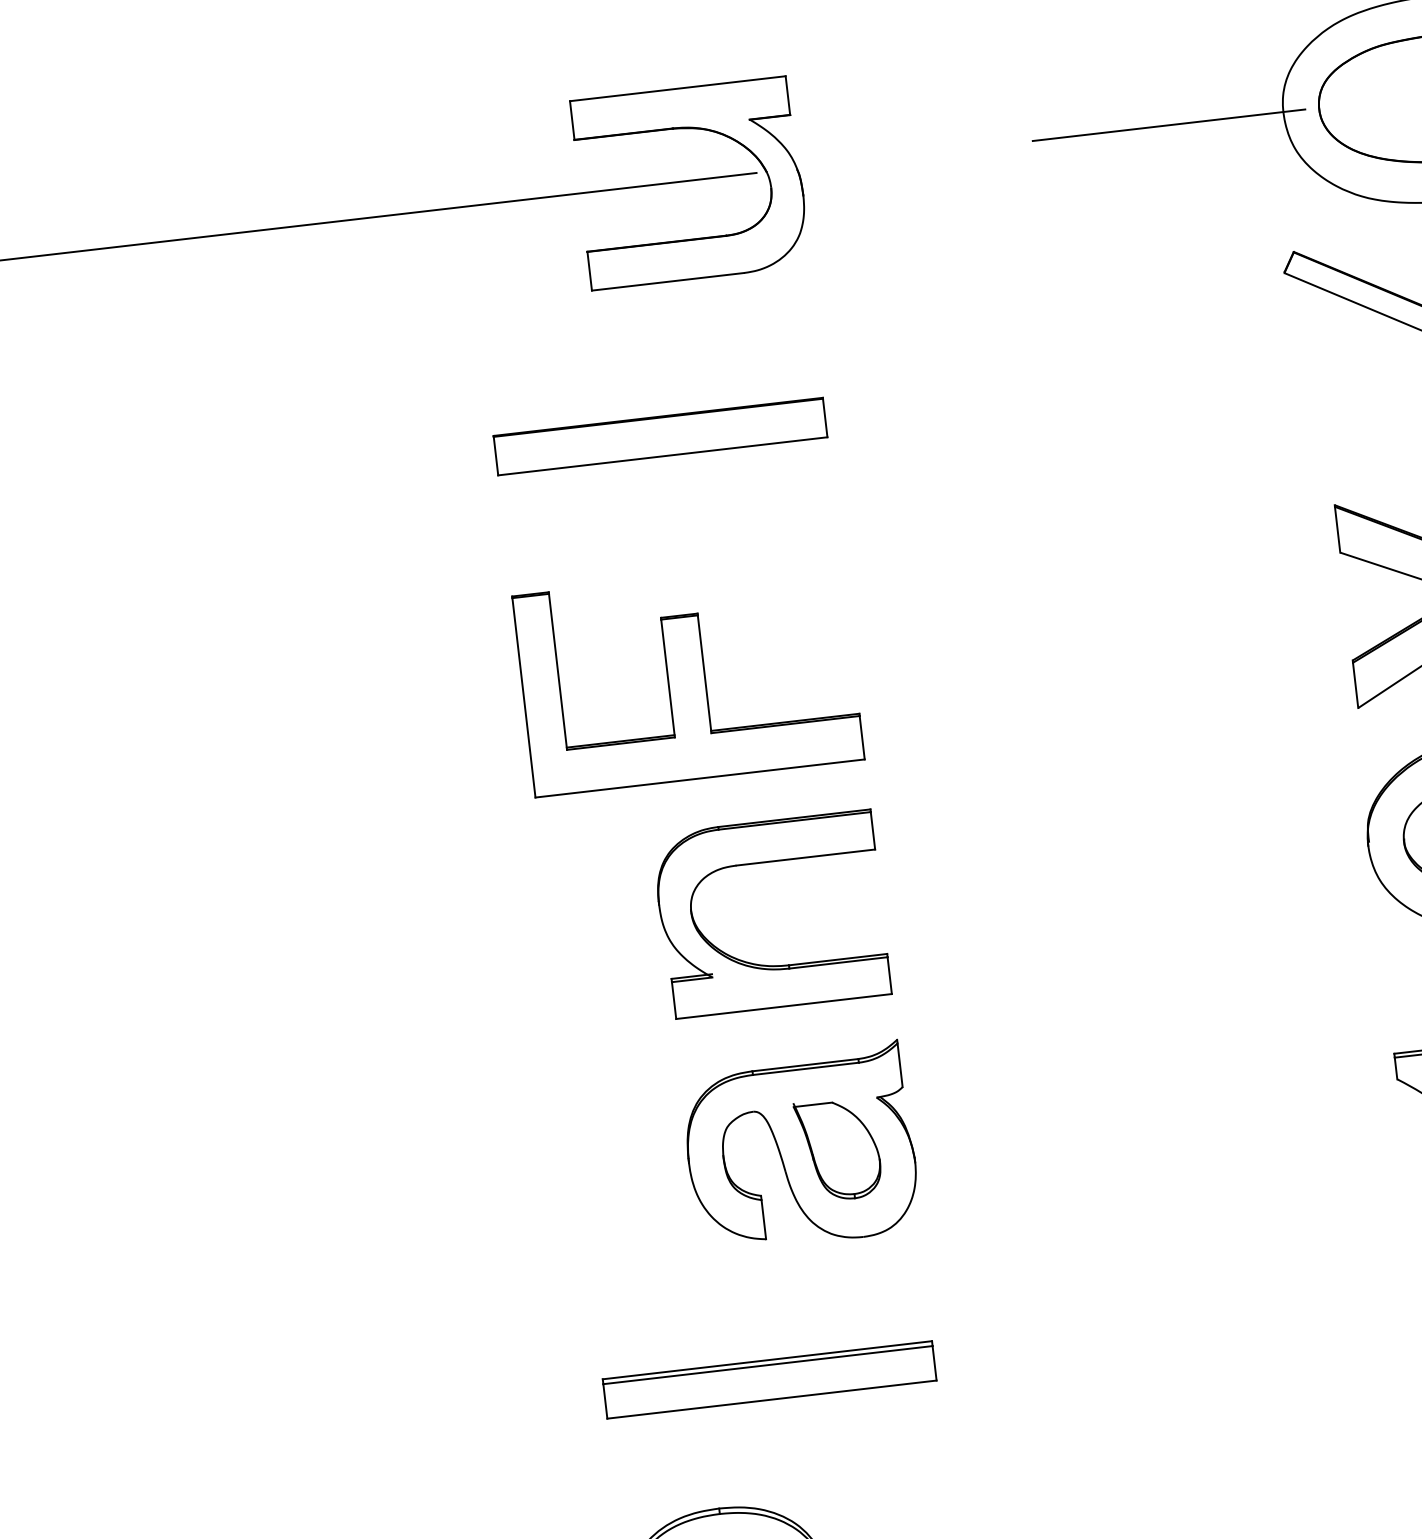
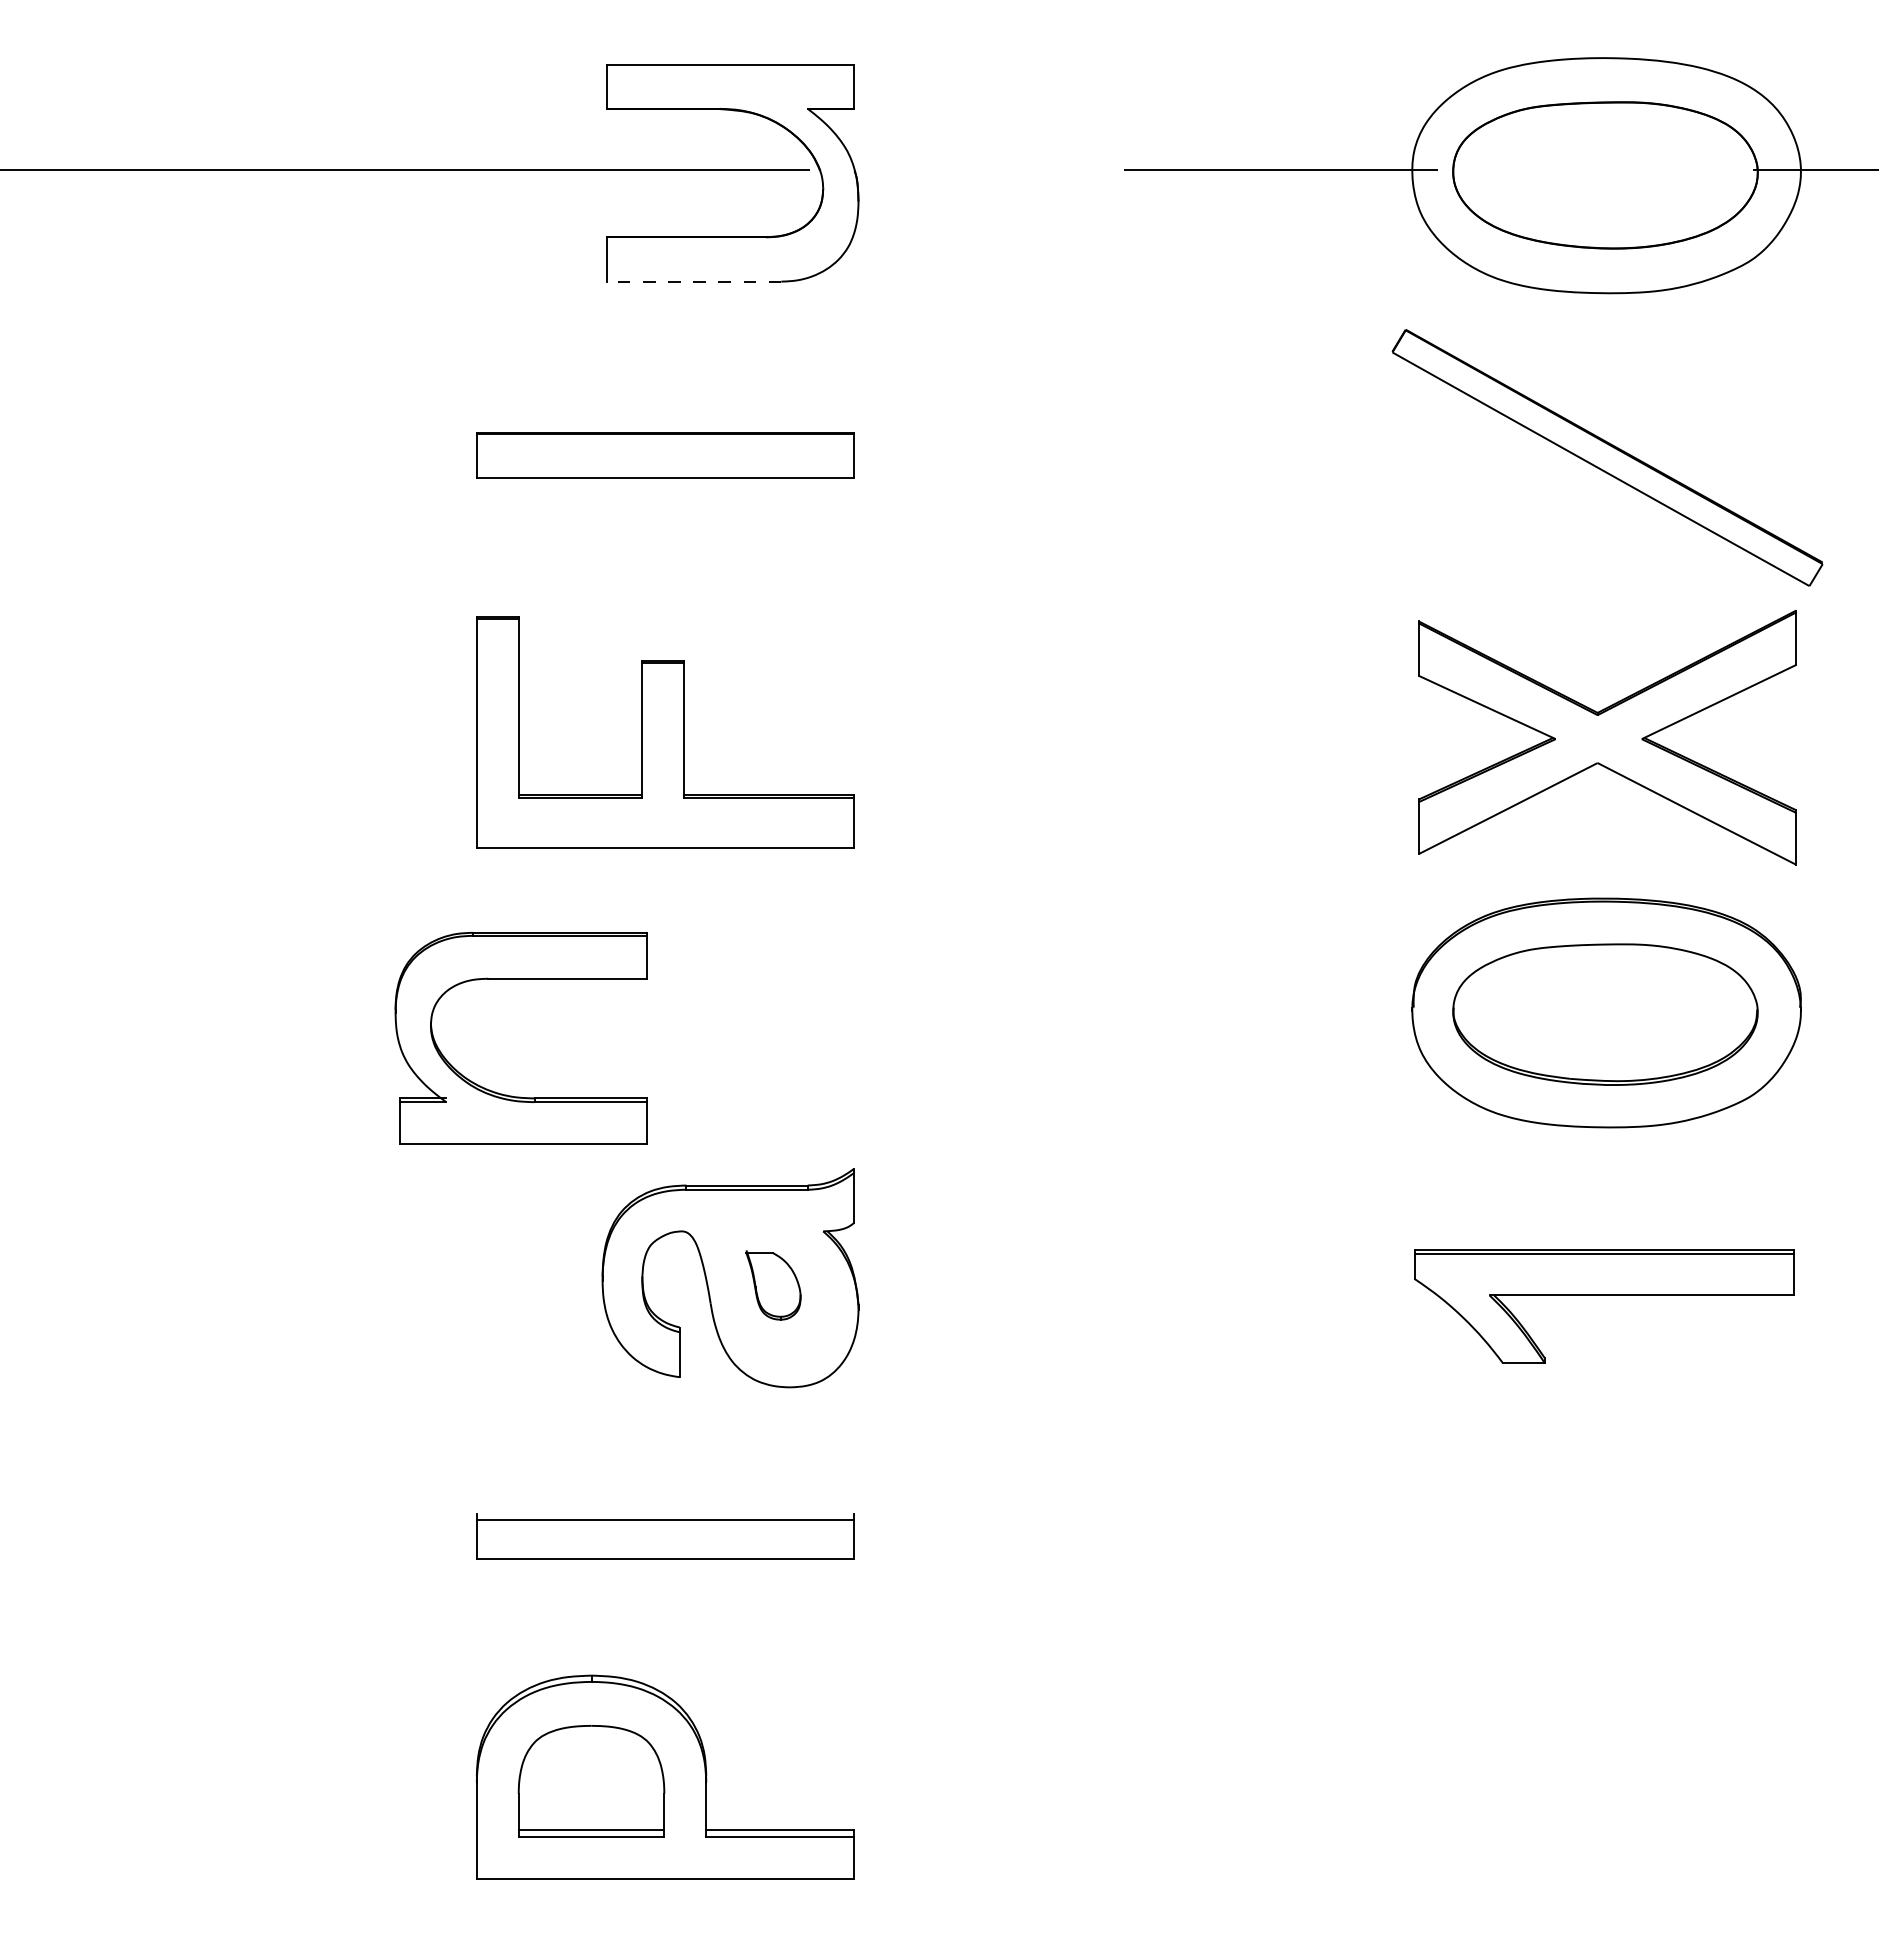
line: (667, 281) -> (693, 281), solid -> dashed
part: (764, 862) -> (520, 979), moved
part: (838, 1149) -> (773, 1285), size x0.6
line: (767, 1360) -> (665, 1514), removed

